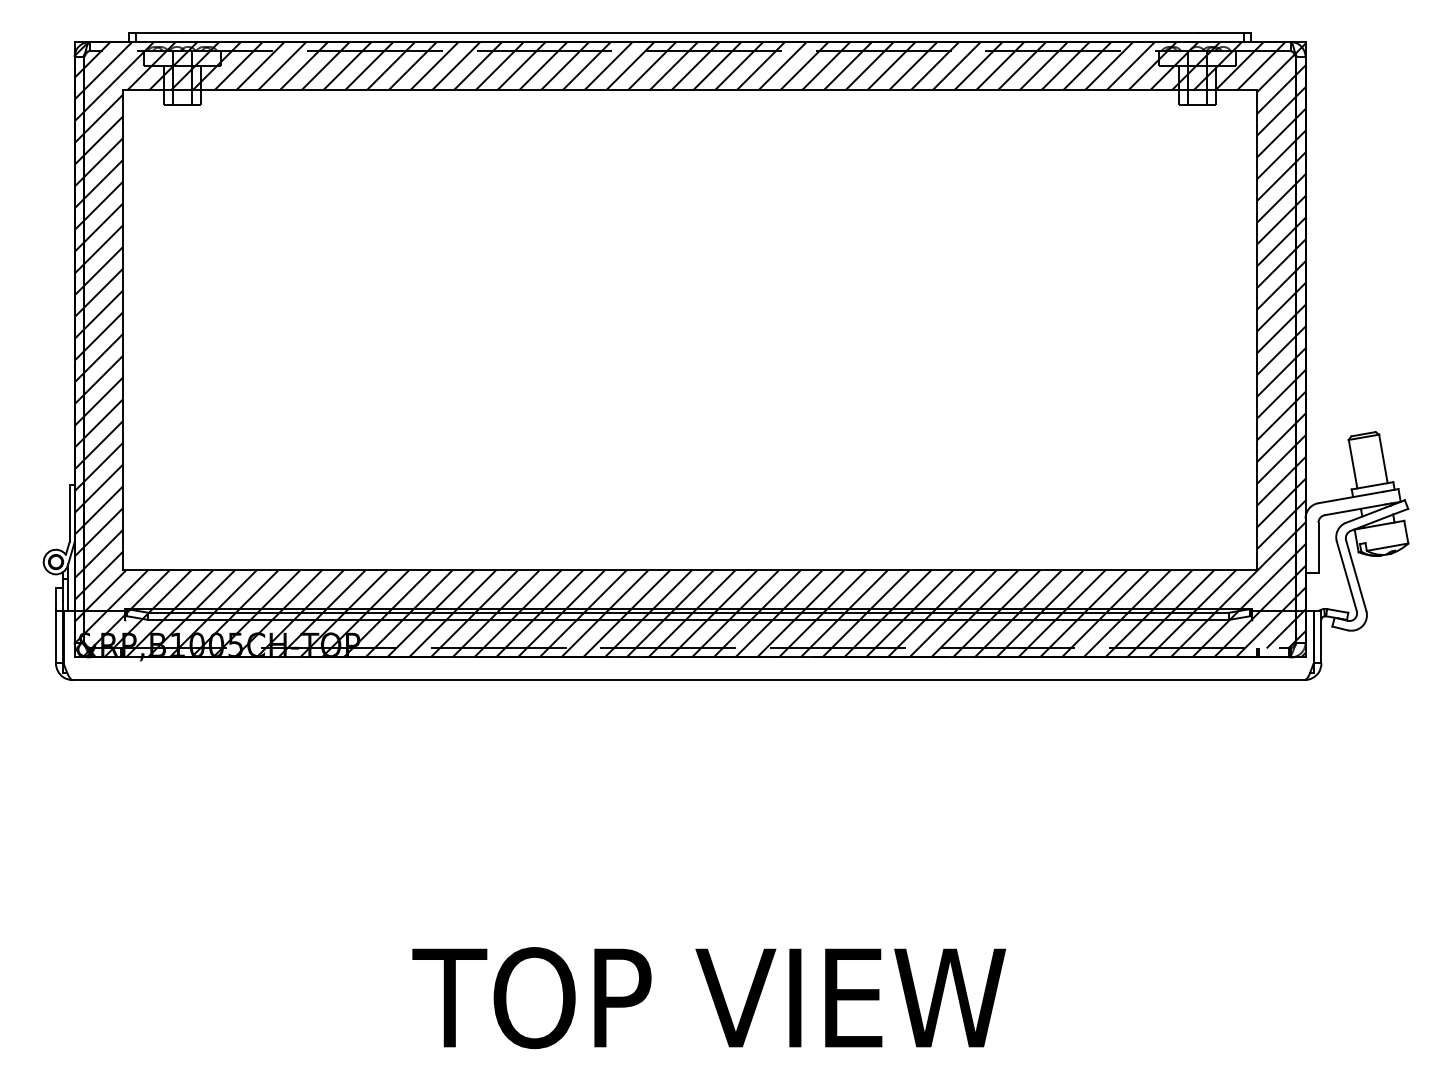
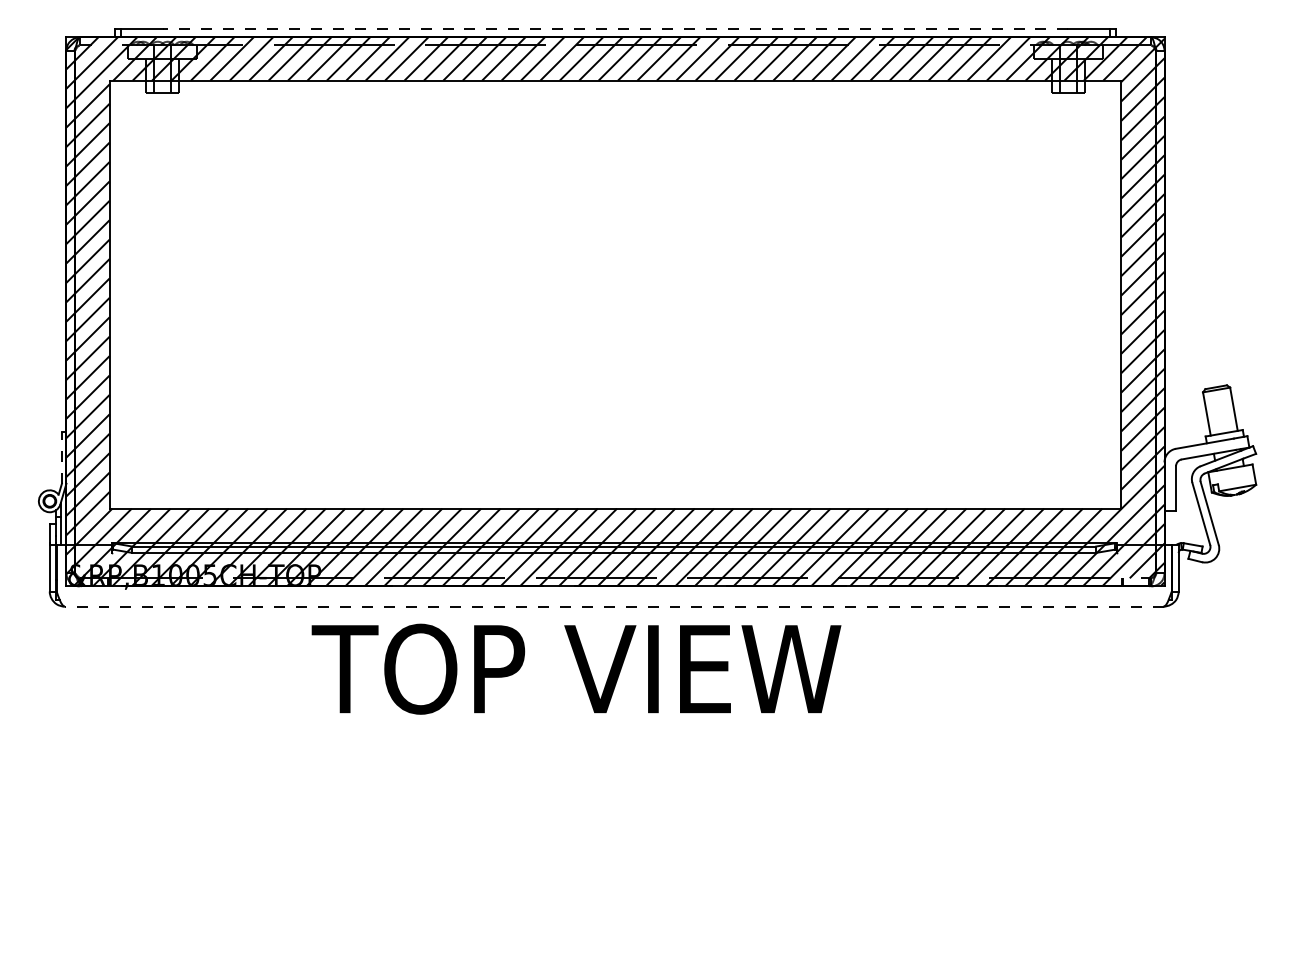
line: (690, 33) -> (615, 29), solid -> dashed
line: (69, 512) -> (61, 457), solid -> dashed
line: (687, 680) -> (613, 606), solid -> dashed
text: (709, 997) -> (576, 668), moved

